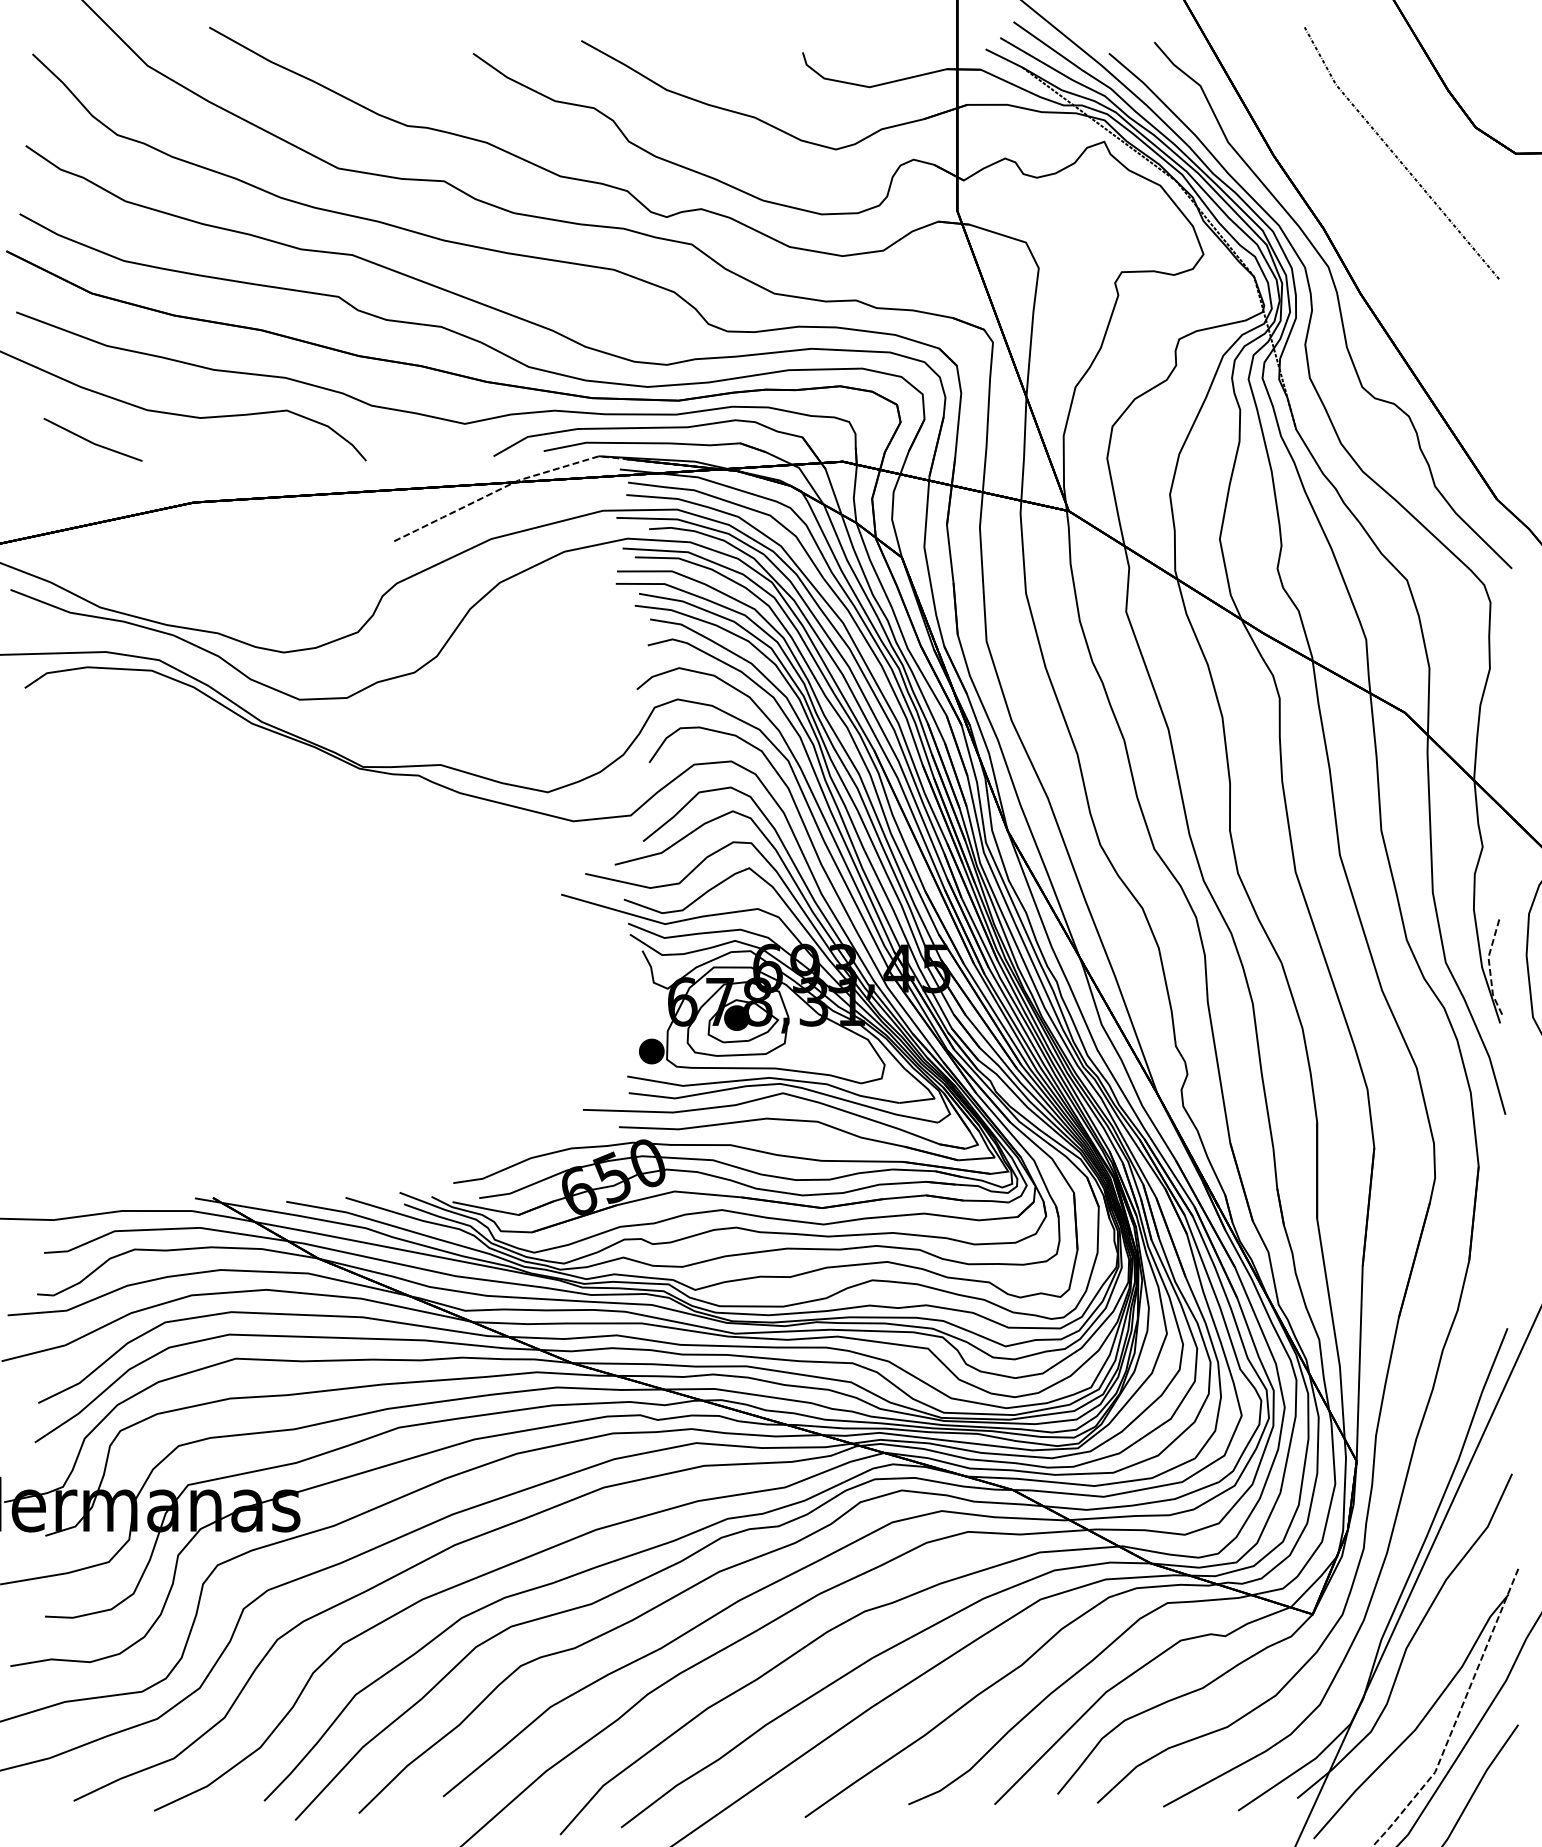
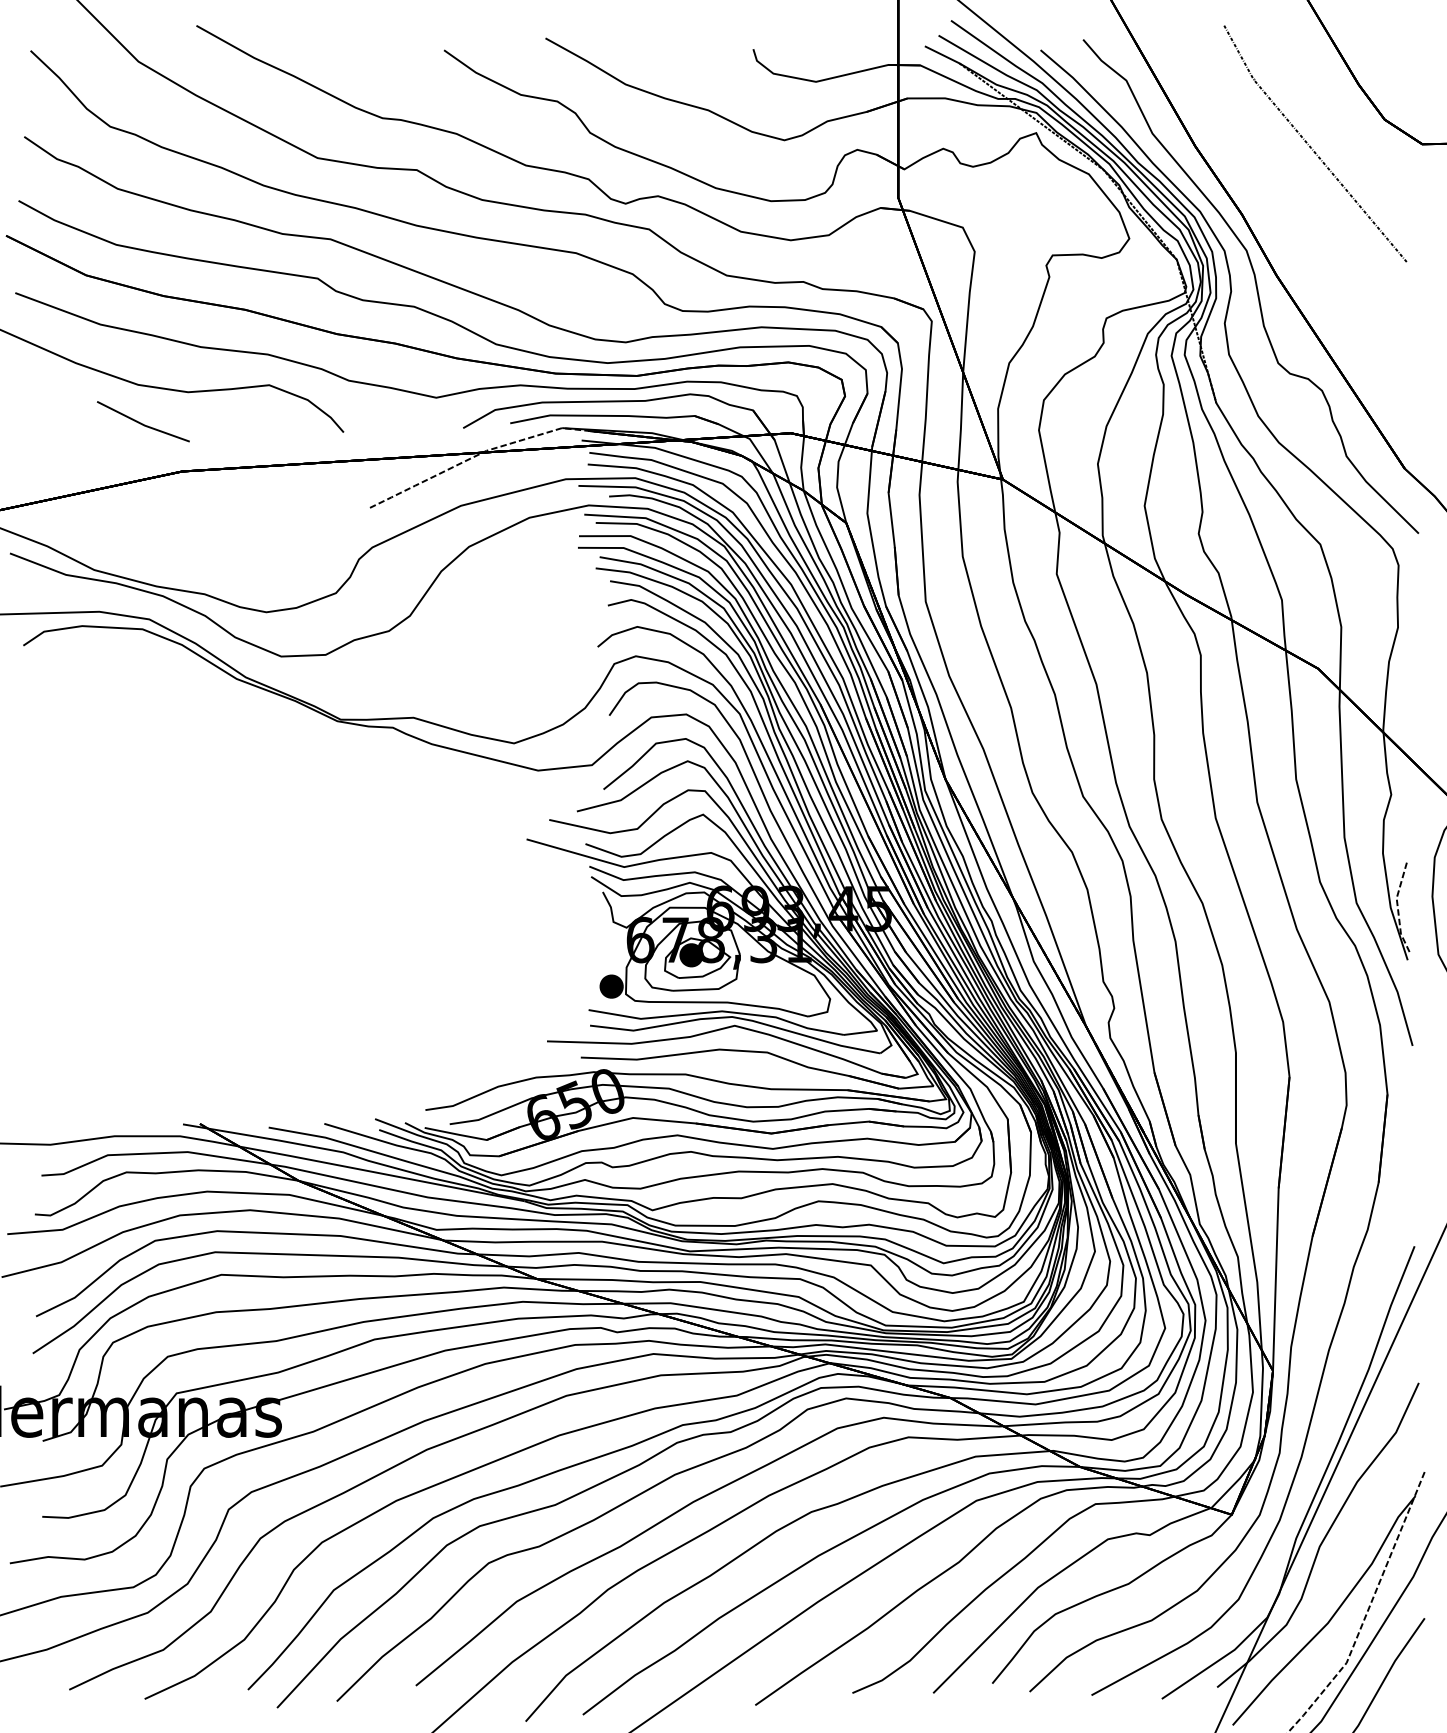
line: (93, 441) -> (143, 423), moved

